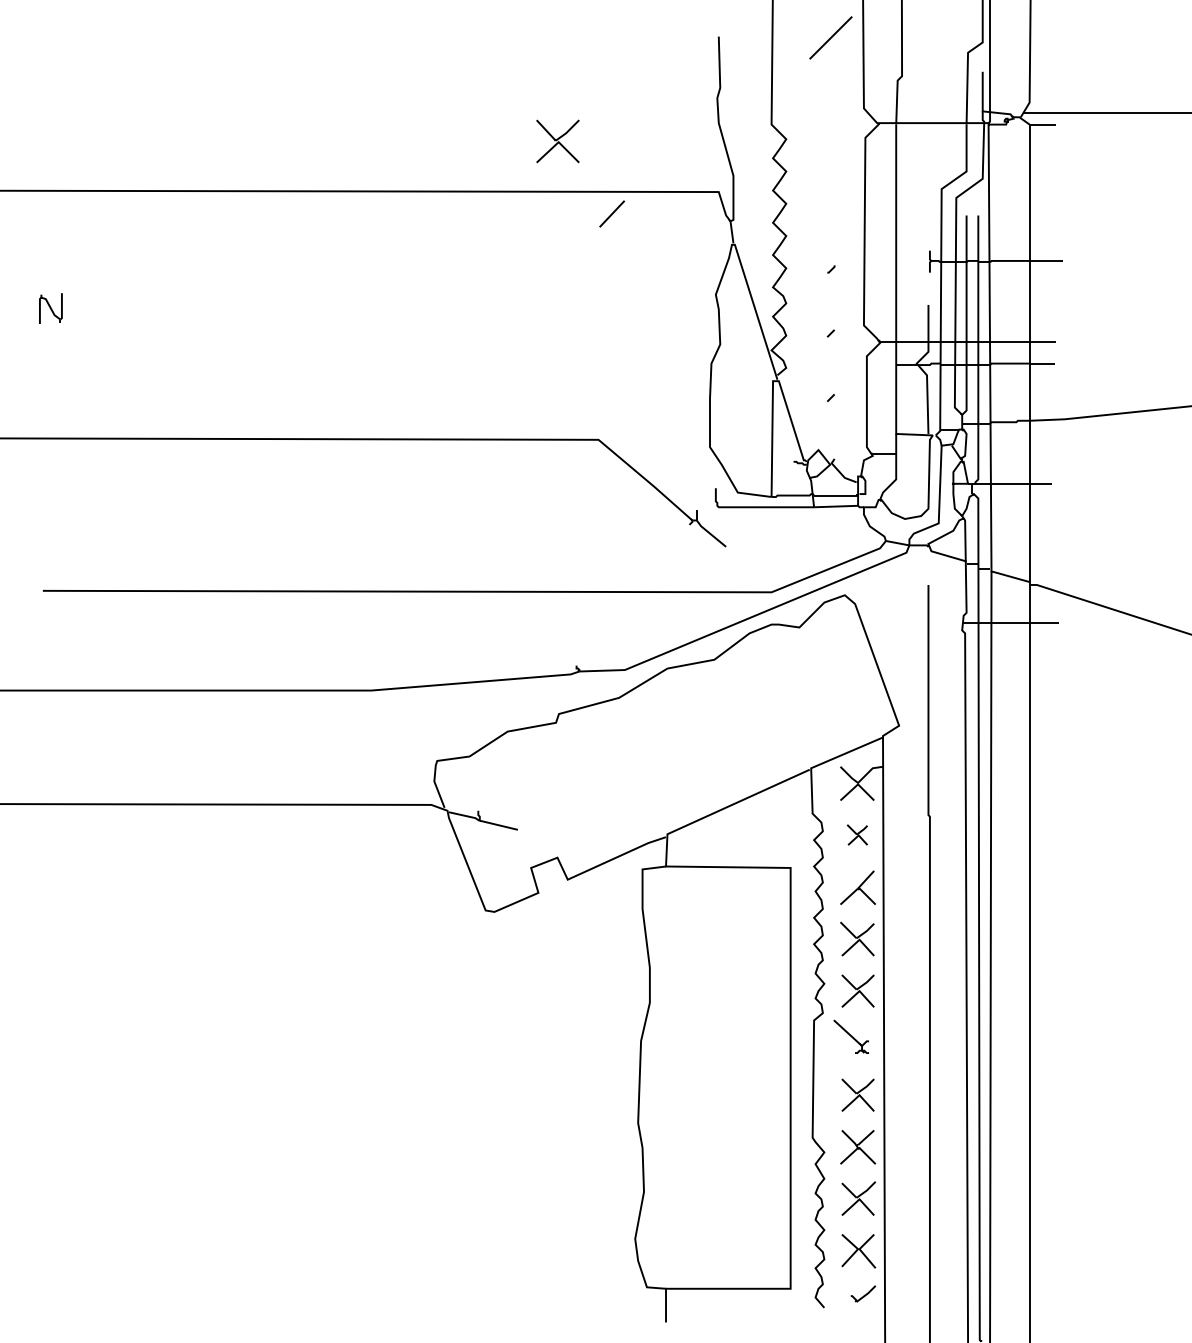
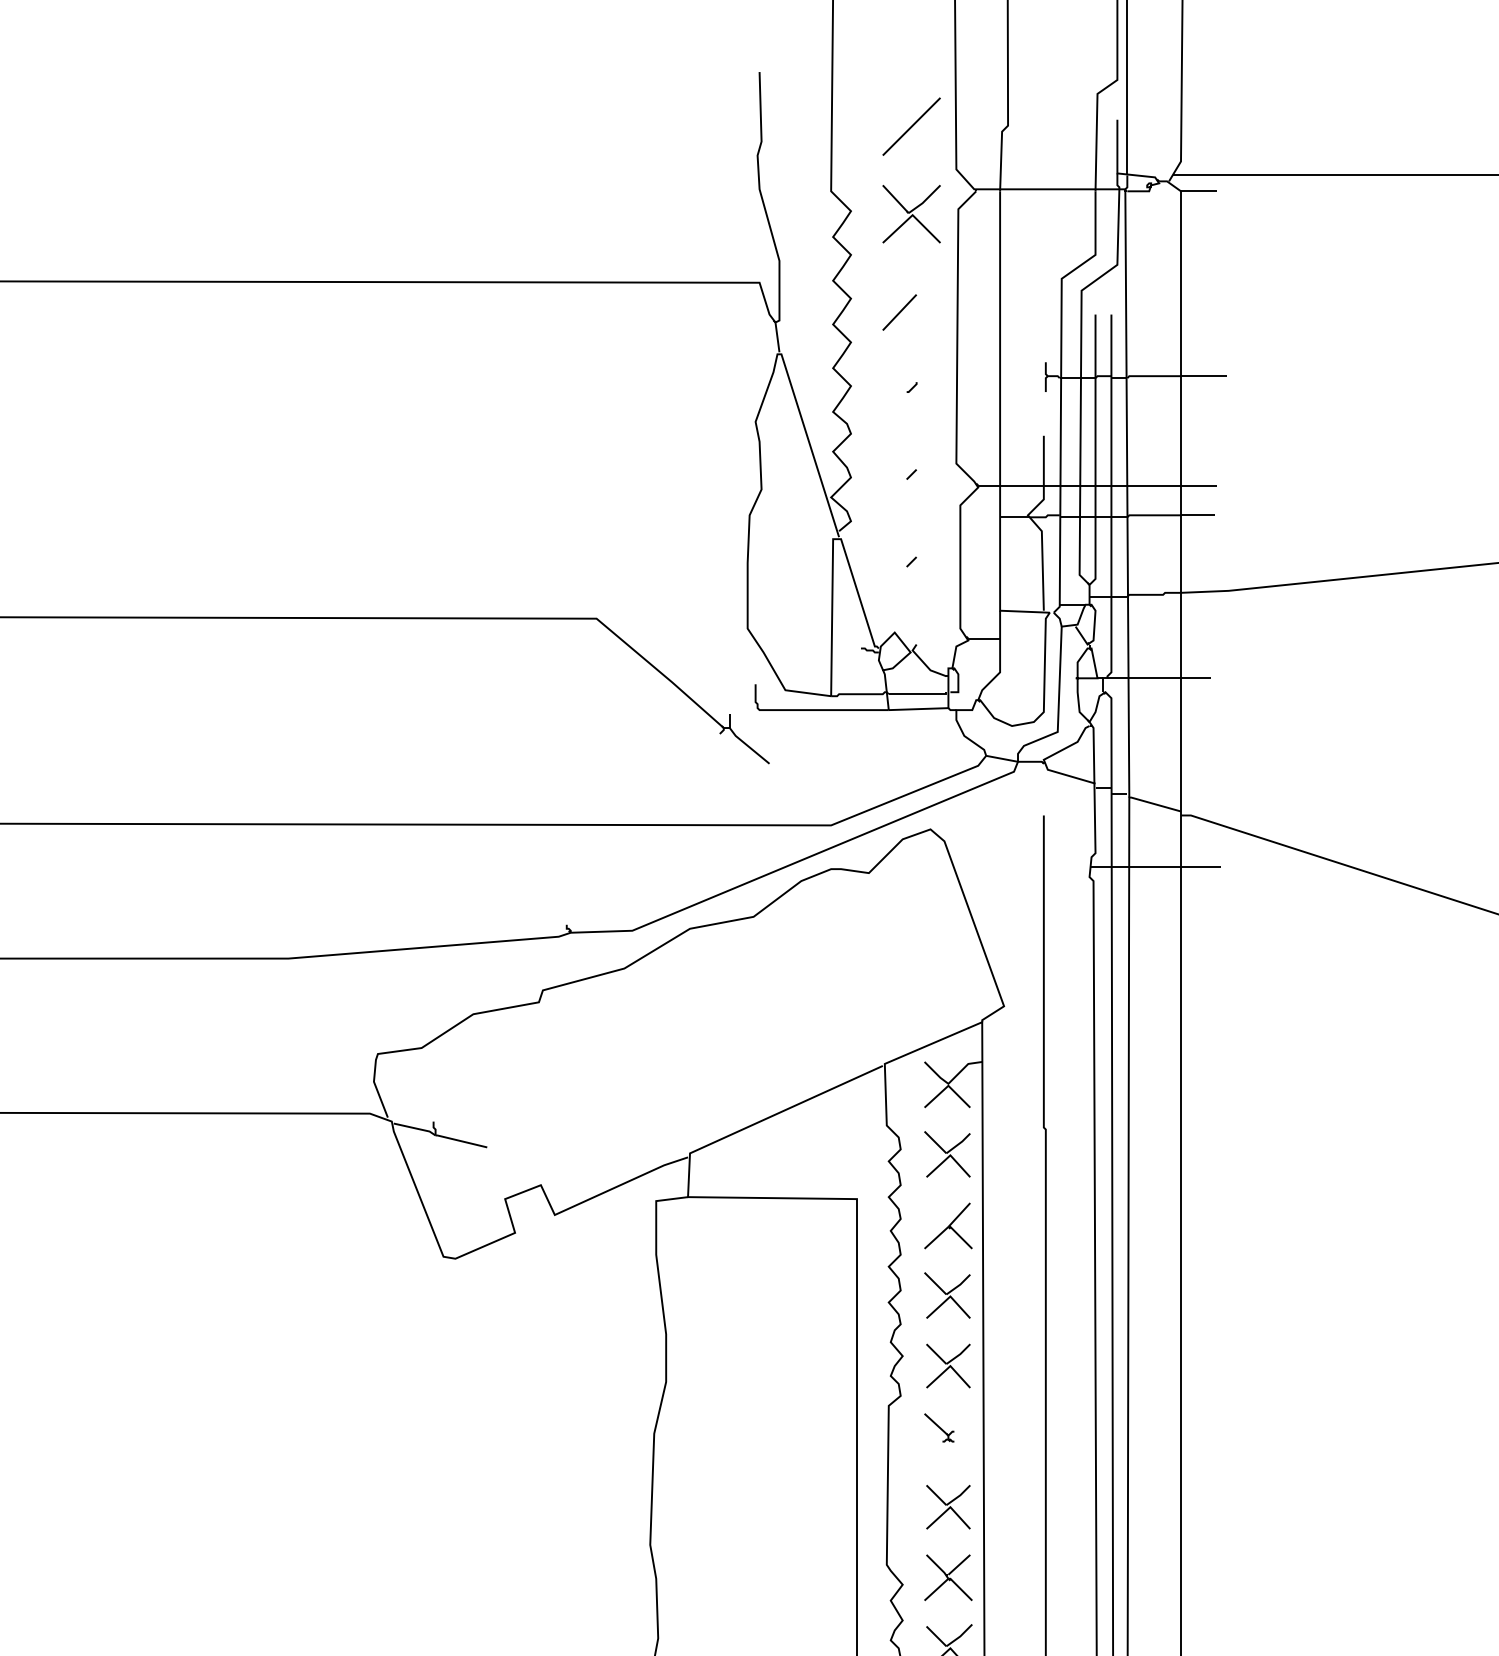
line: (830, 37) -> (911, 126), moved
part: (557, 141) -> (911, 214), moved
line: (611, 213) -> (898, 311), moved
part: (857, 834) -> (947, 1153), size x1.67
part: (851, 1036) -> (939, 1427), size x0.62

